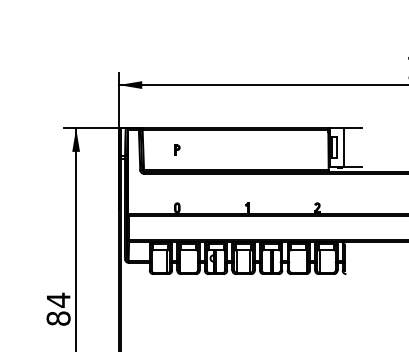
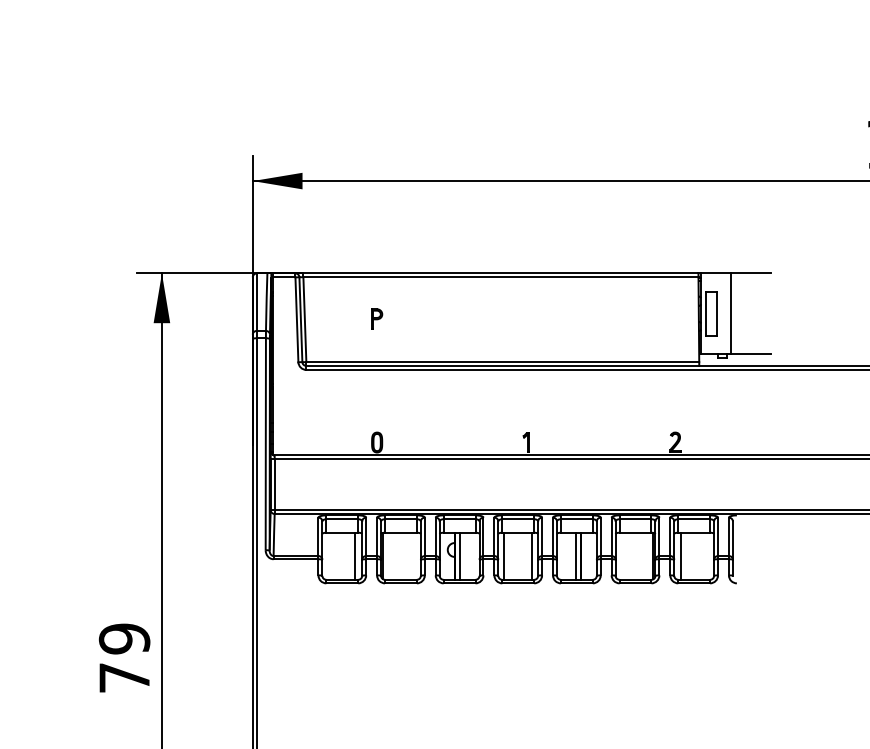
text: (58, 308) -> (124, 656), 84 -> 79

